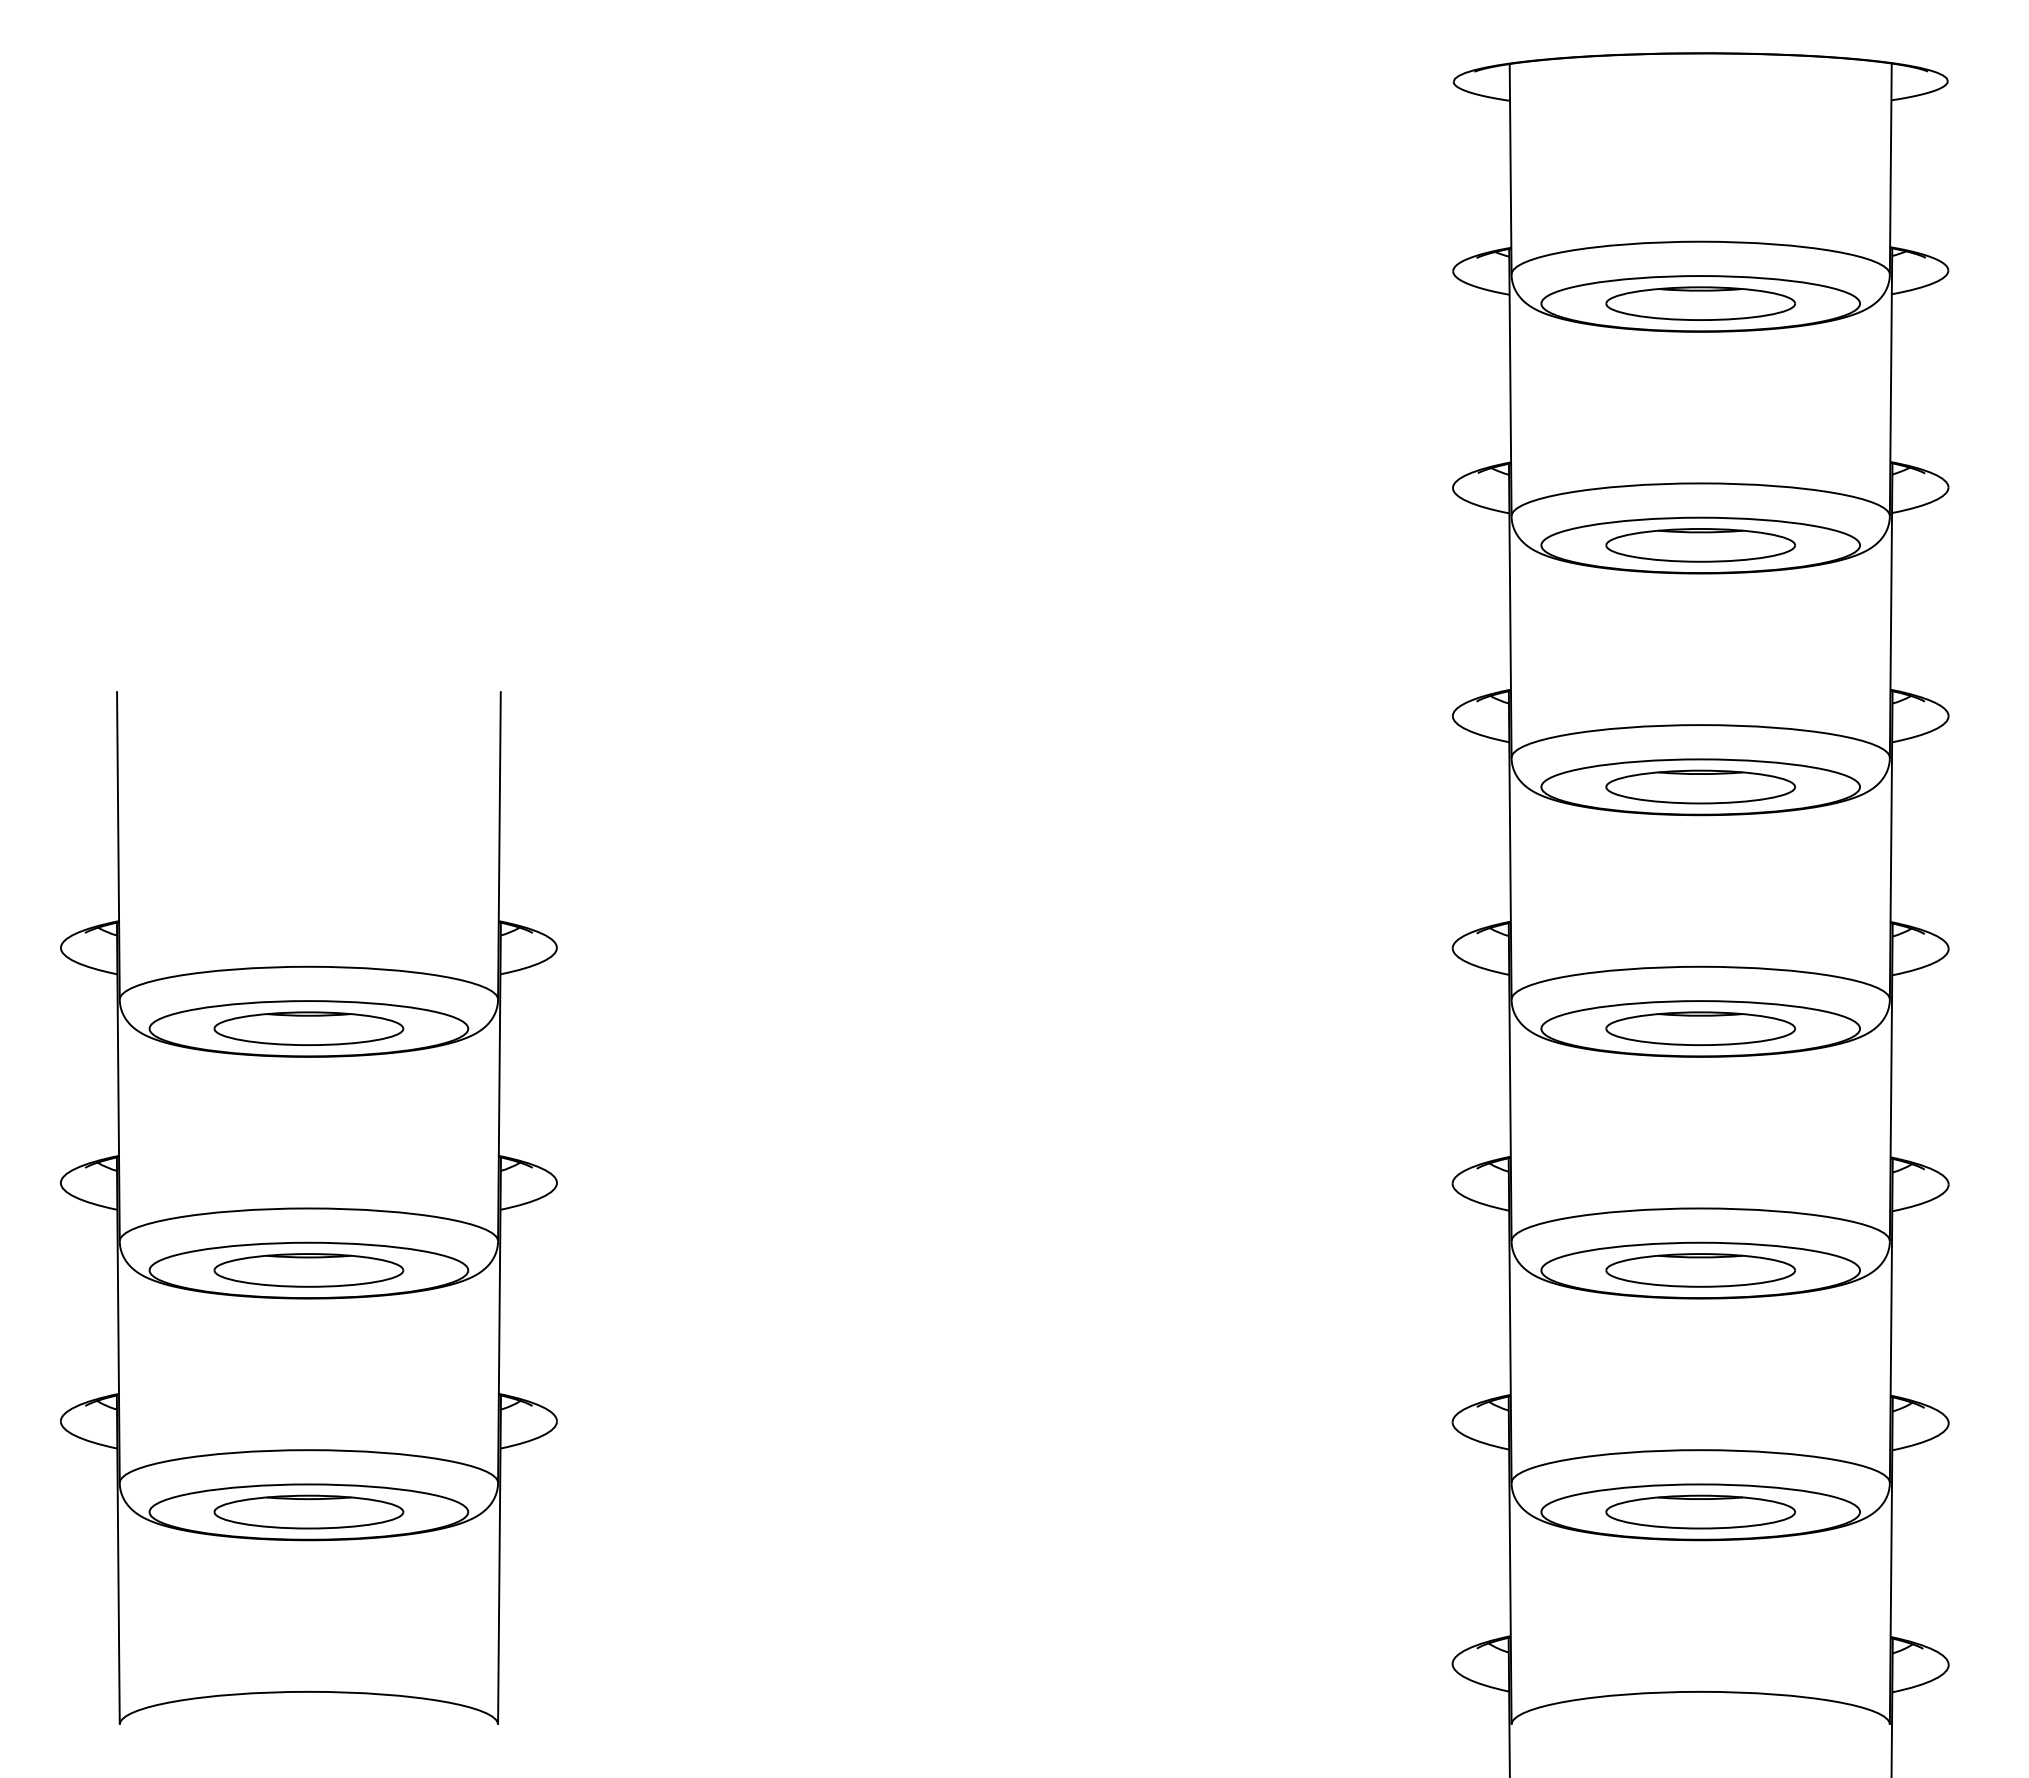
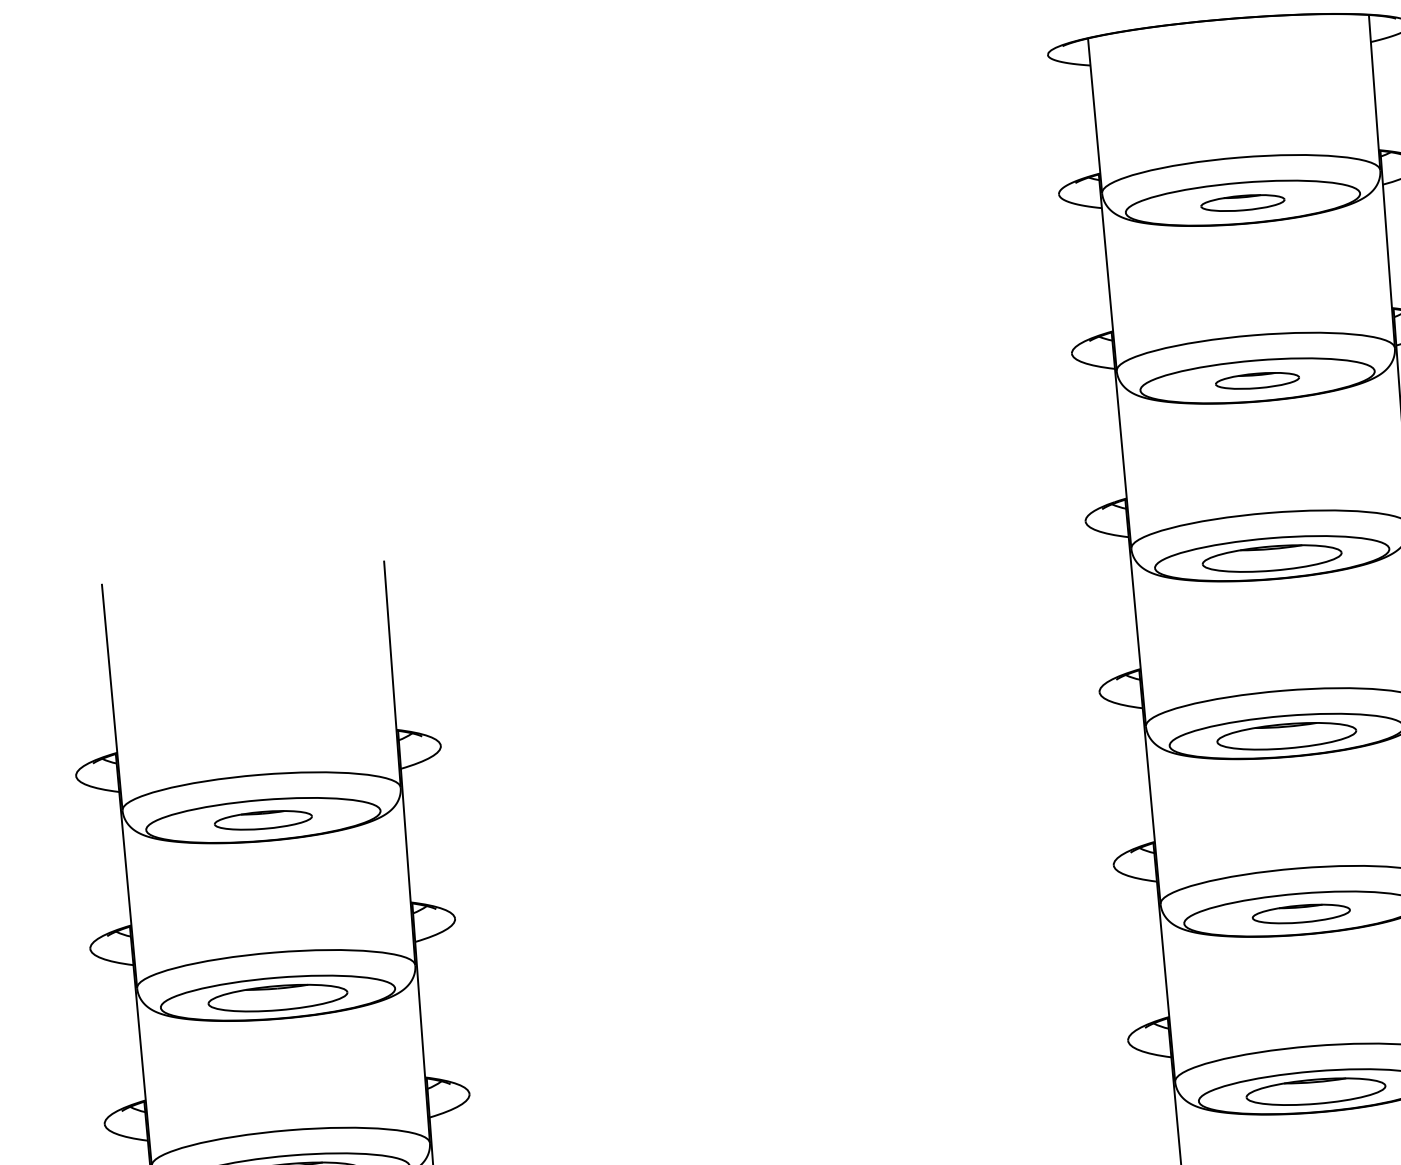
part: (1700, 303) -> (1242, 203), size x0.6
part: (1700, 545) -> (1257, 380), size x0.6
part: (308, 1028) -> (263, 820), size x0.7
part: (1700, 1270) -> (1301, 914), size x0.7

